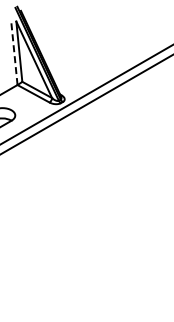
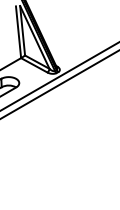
line: (14, 53) -> (18, 32), dashed -> solid

